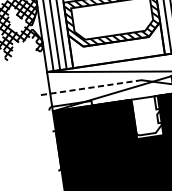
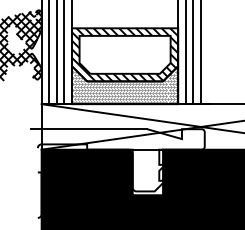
hatch: (116, 44) -> (125, 84), added
line: (91, 87) -> (89, 129), dashed -> solid

